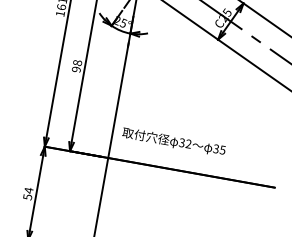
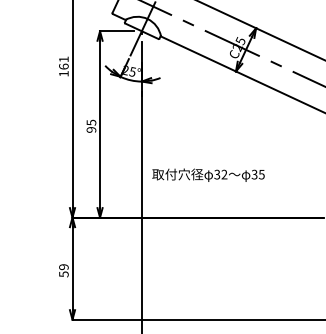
text: (77, 62) -> (91, 122), 98 -> 95
text: (174, 141) -> (208, 174), moved
text: (28, 190) -> (63, 267), 54 -> 59

